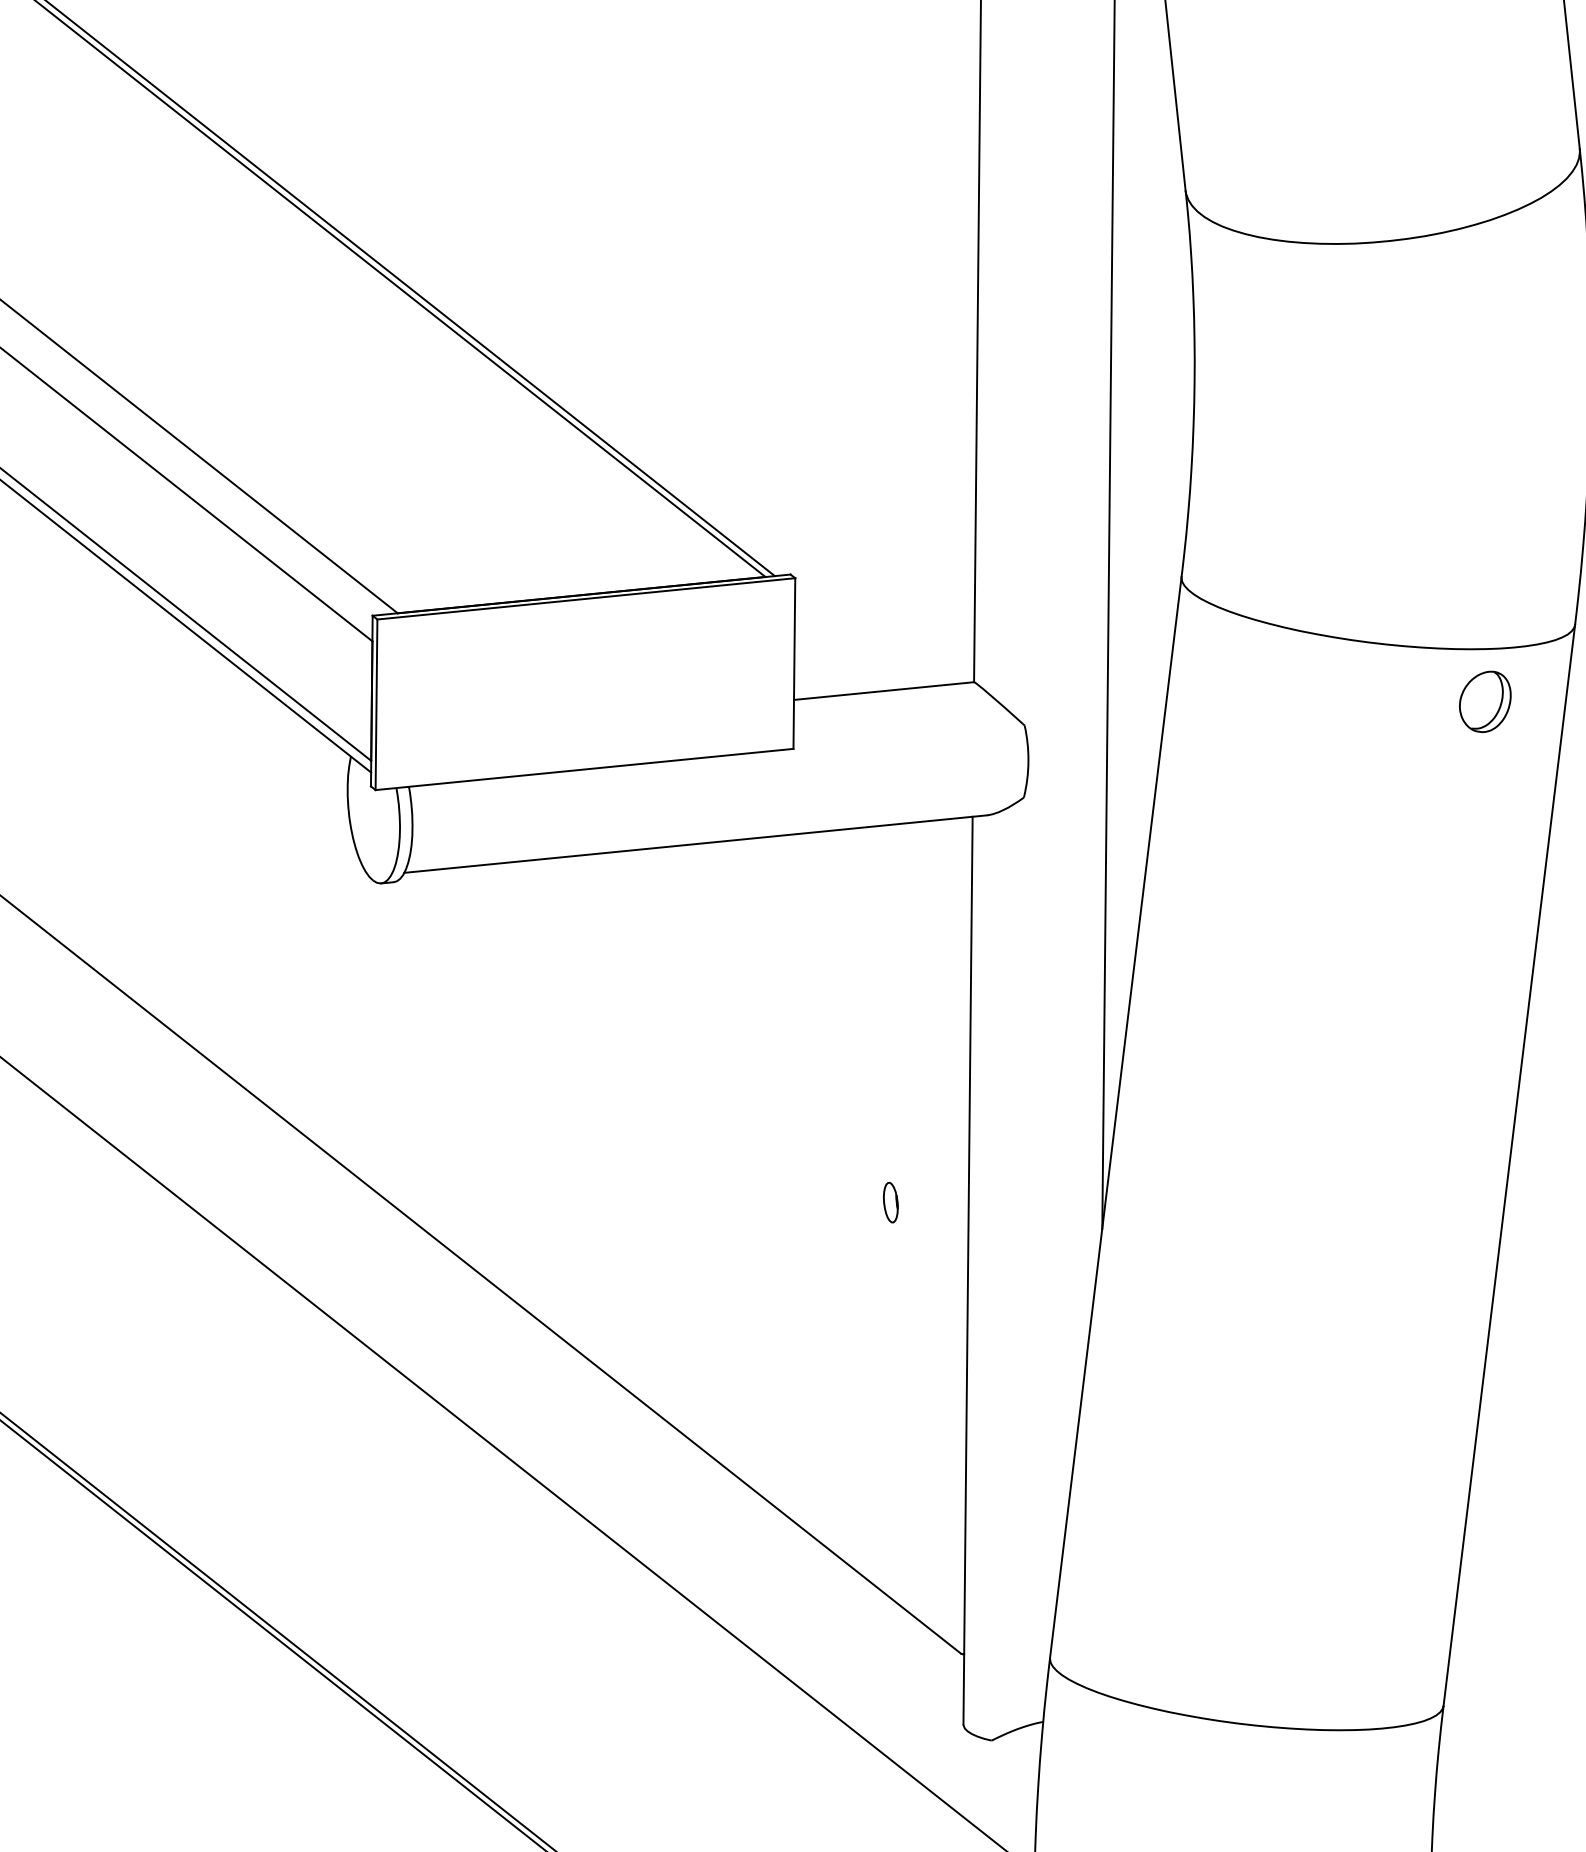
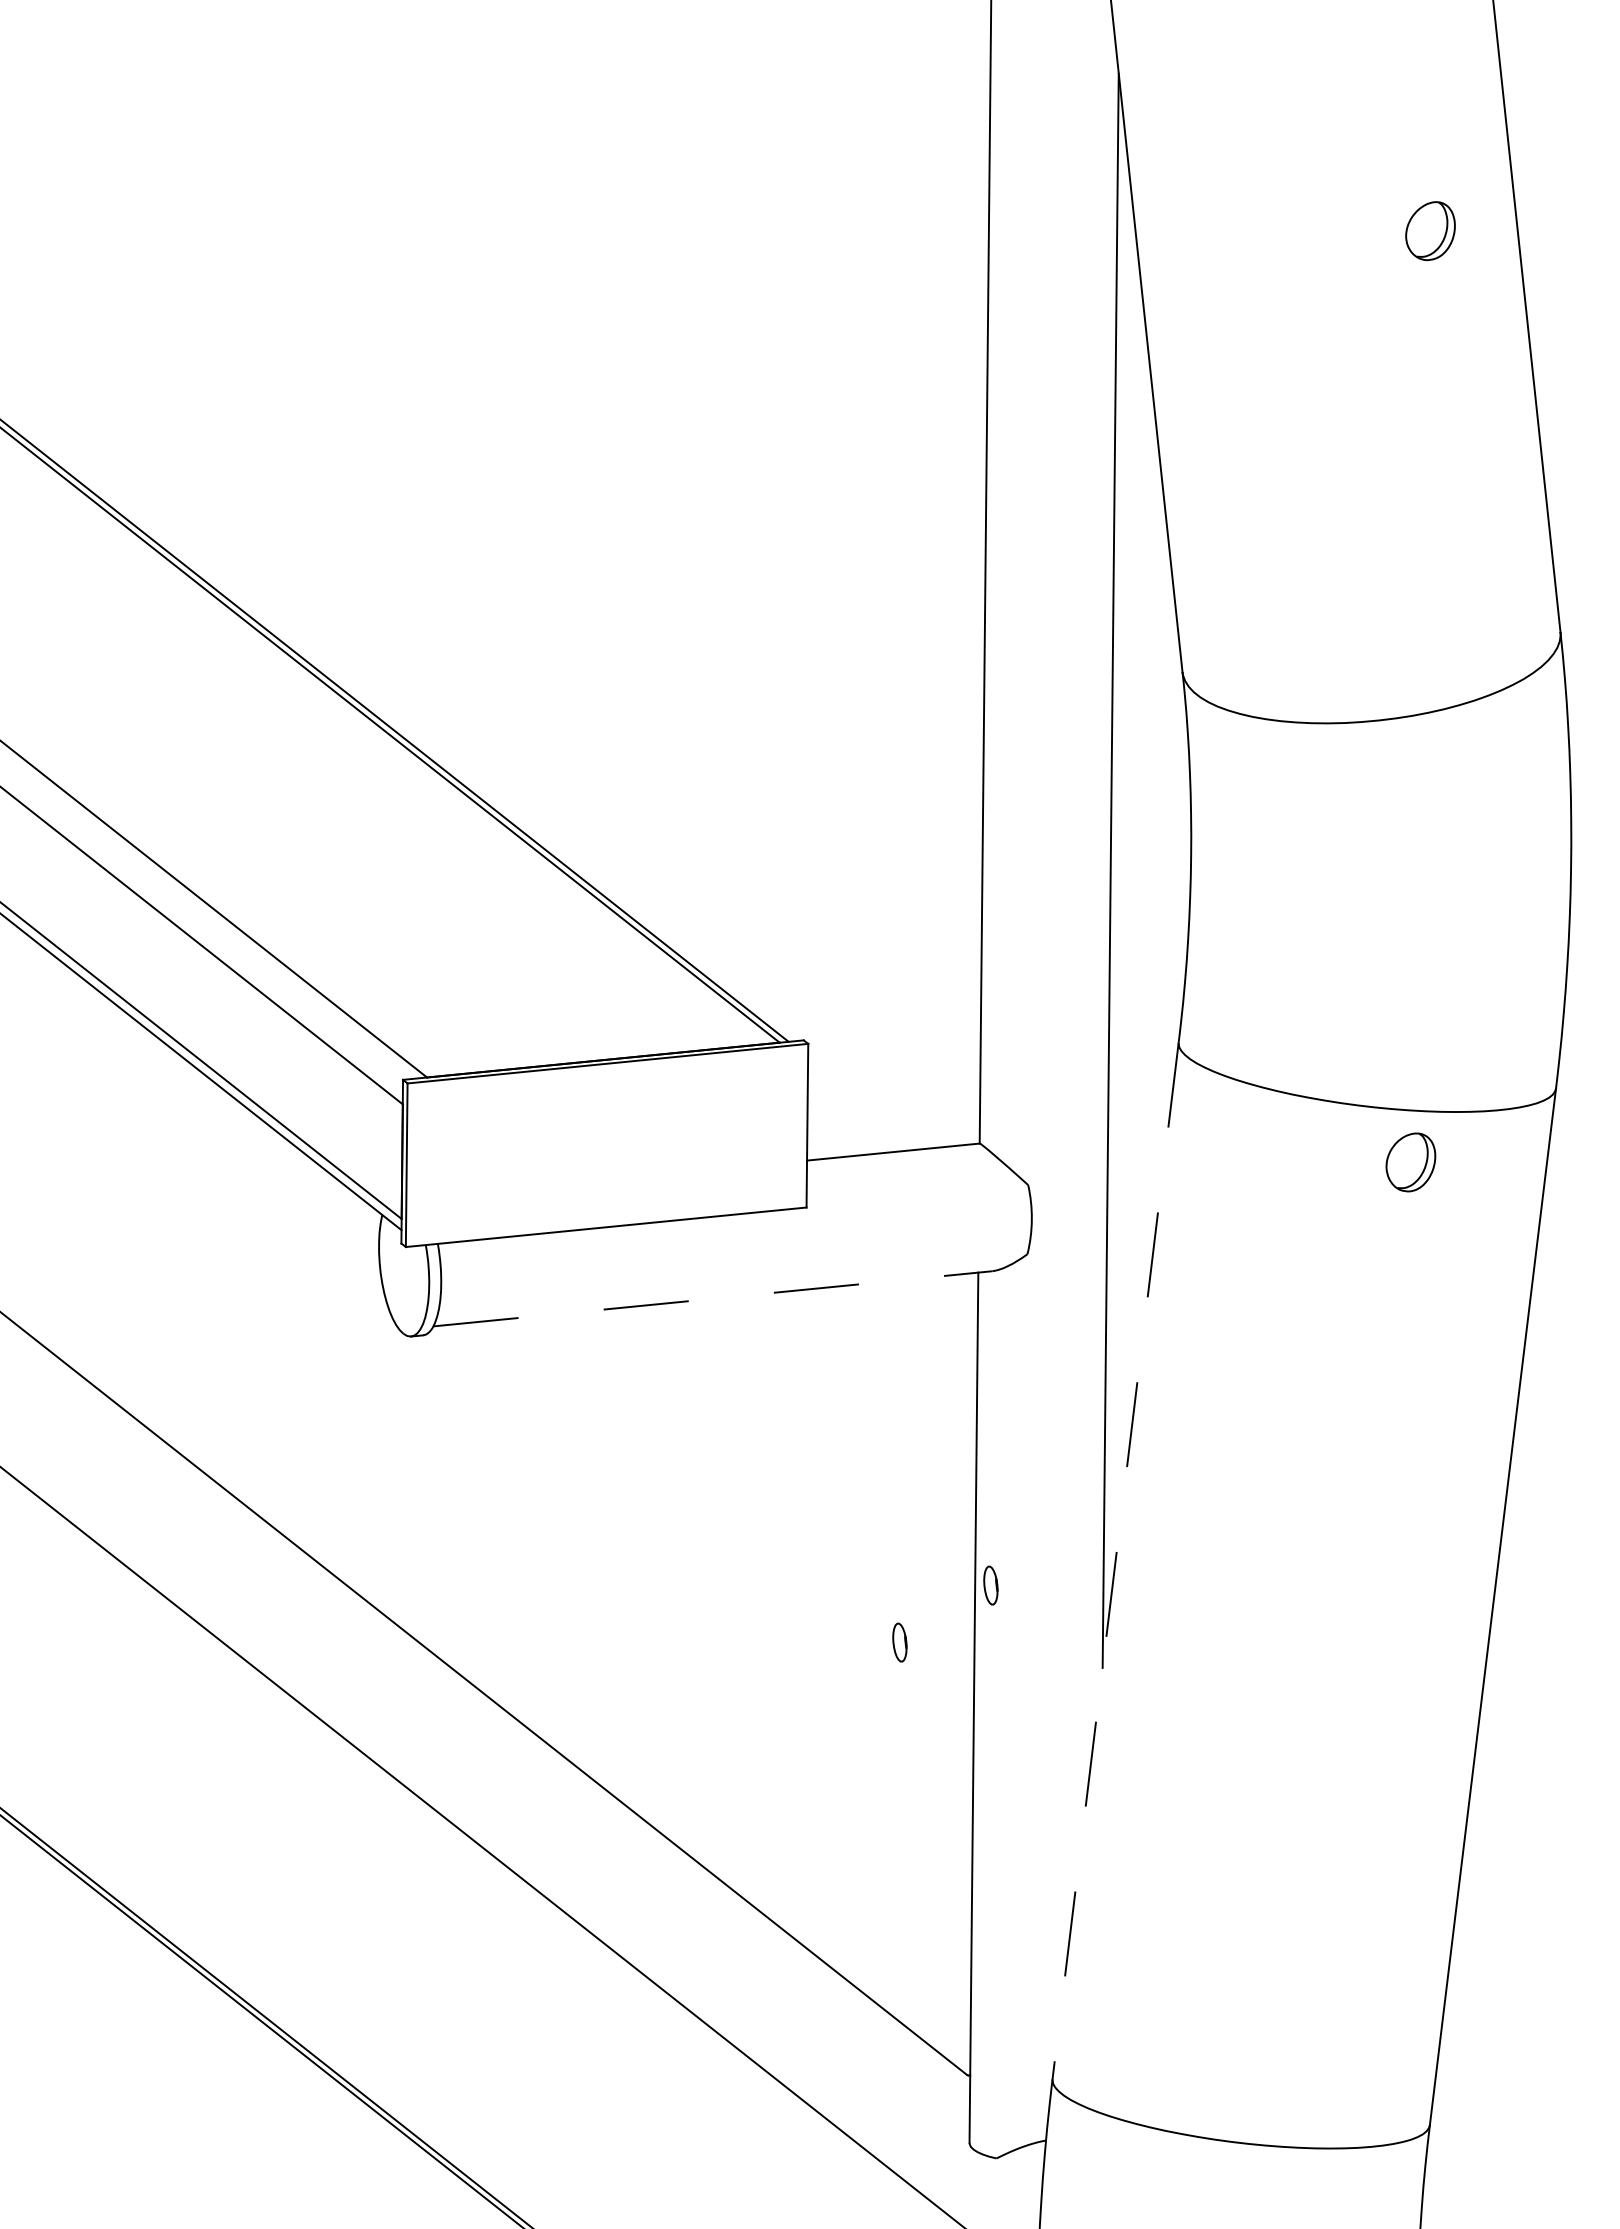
part: (1484, 701) -> (1410, 1162), moved
line: (695, 843) -> (712, 1298), solid -> dashed
line: (1115, 1118) -> (1115, 1561), solid -> dashed
part: (985, 1143) -> (990, 1585), added

